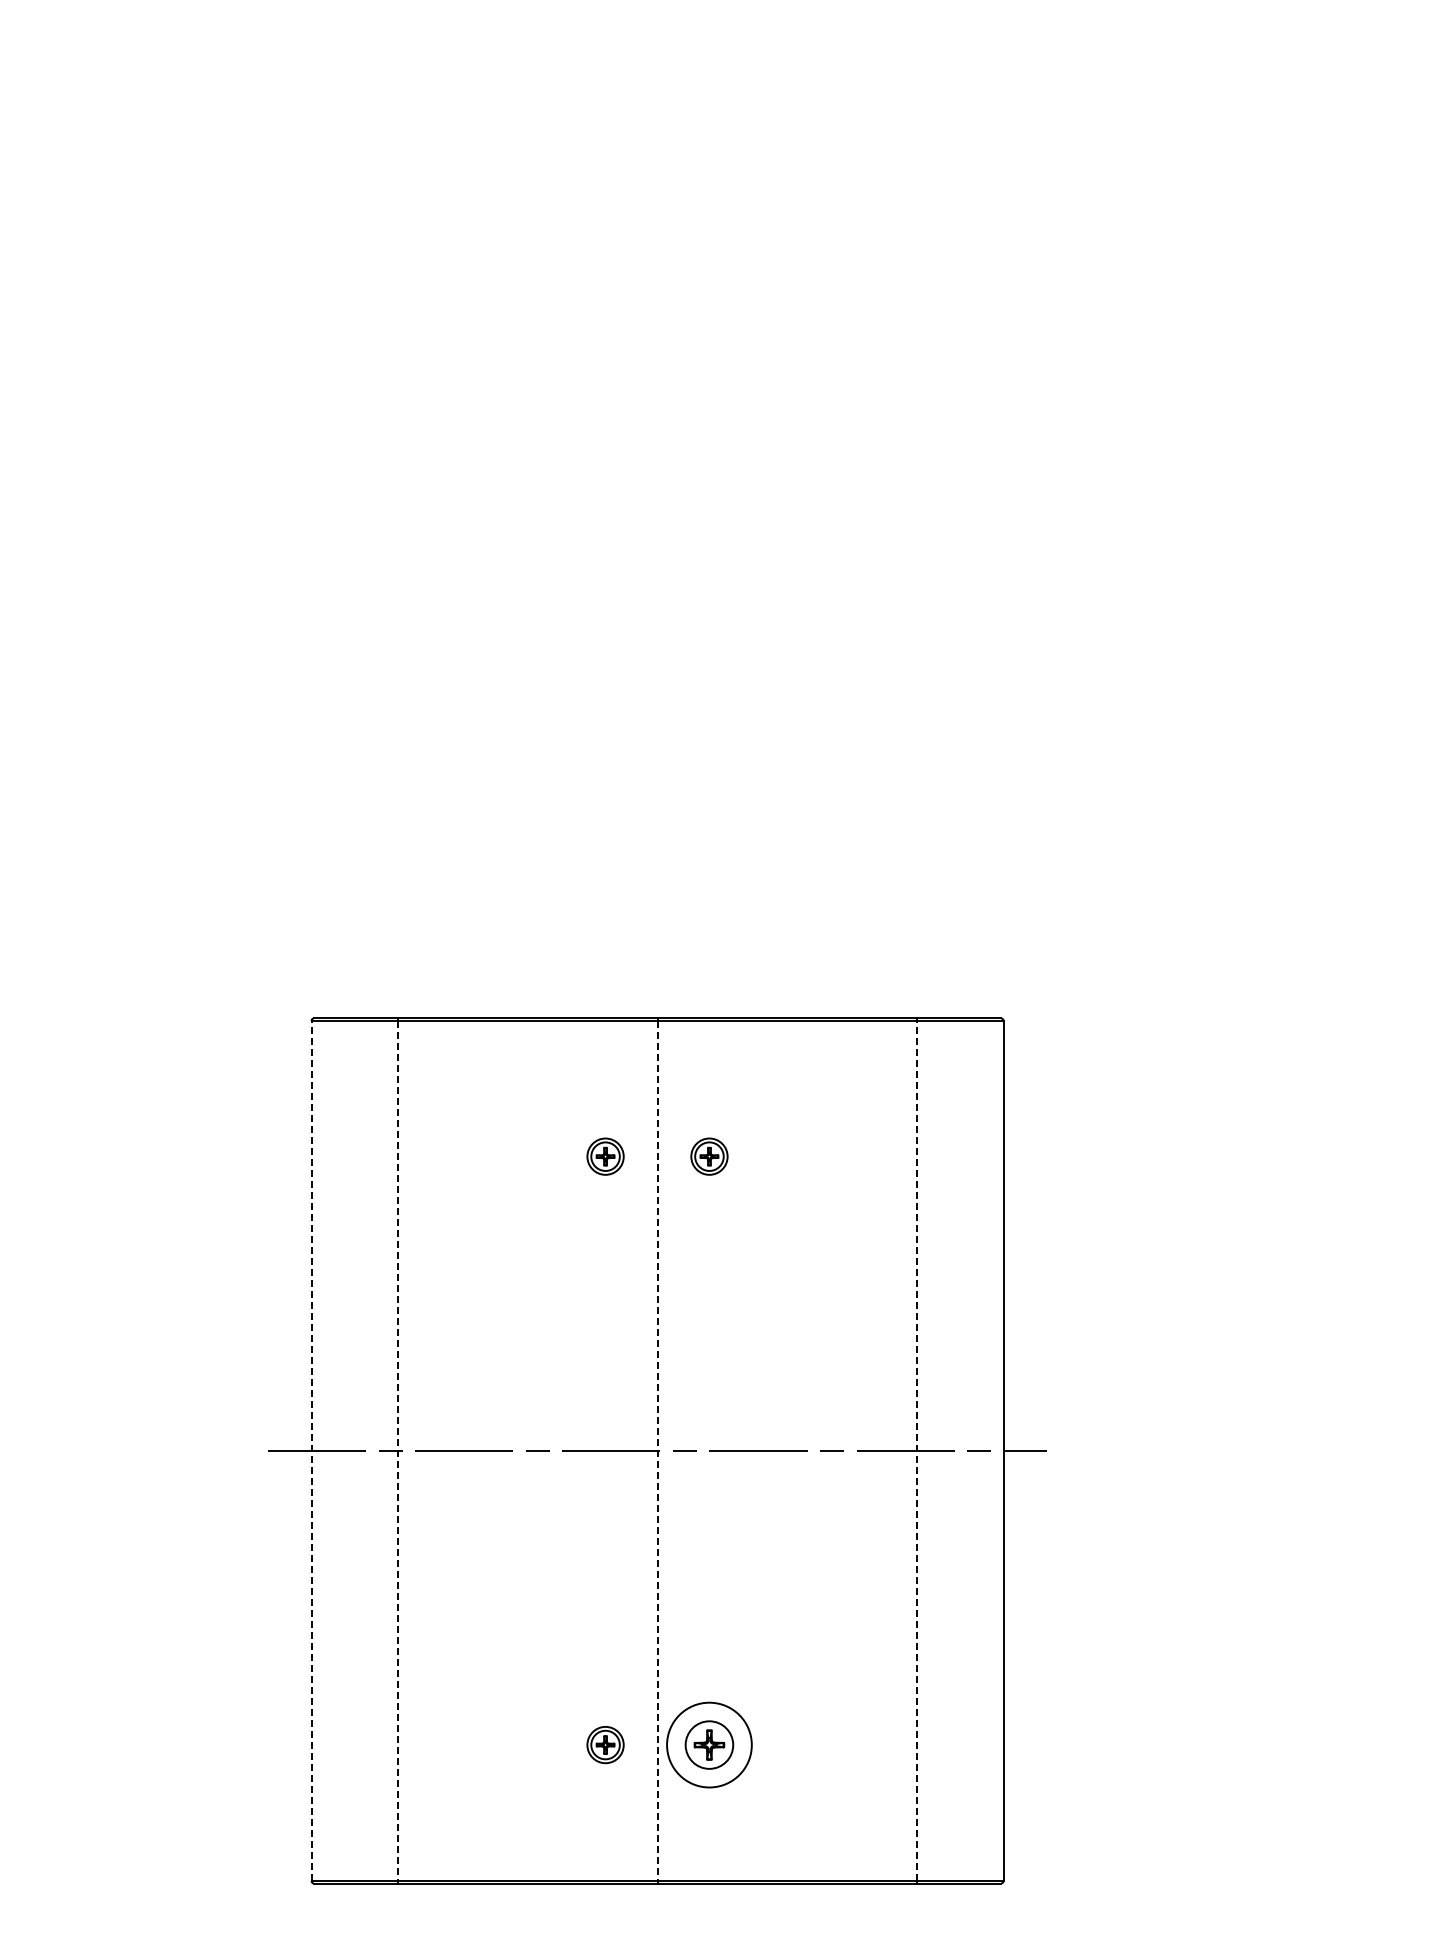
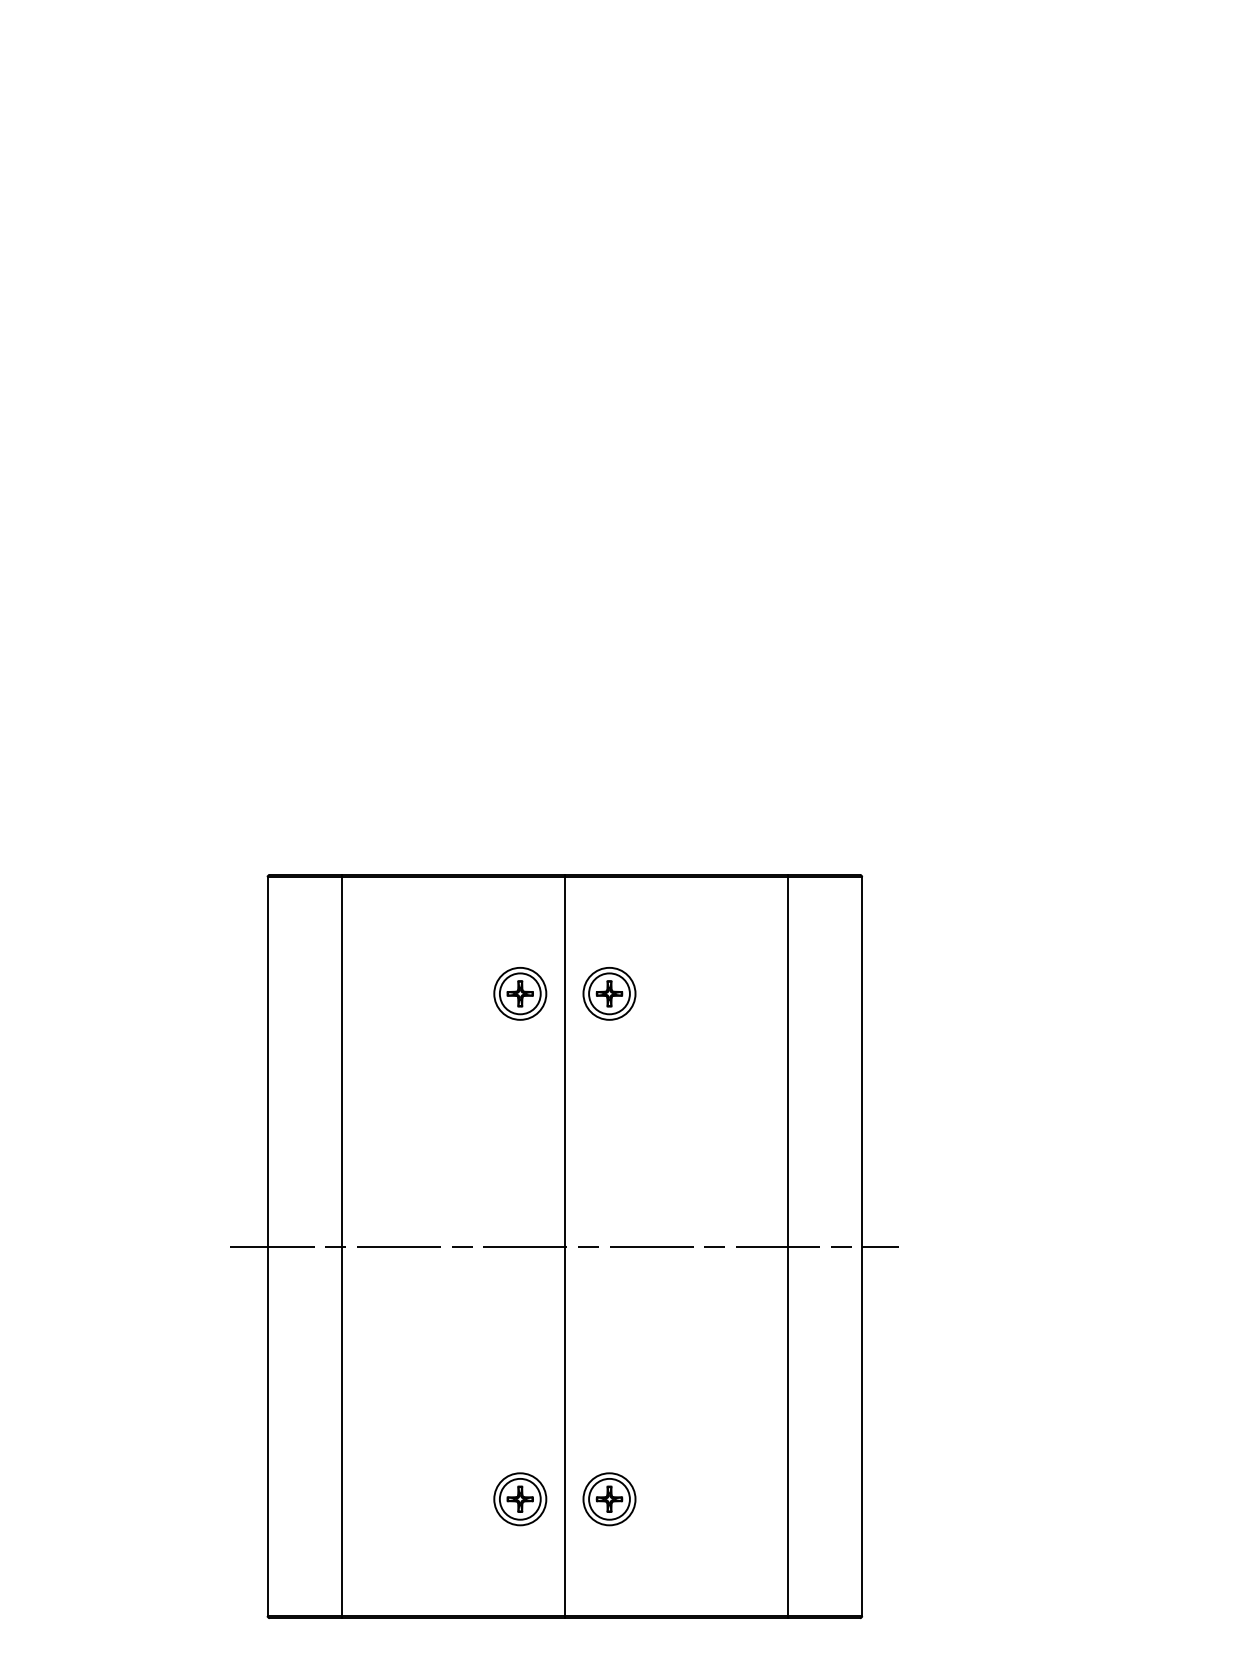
part: (605, 1156) -> (520, 993), size x1.67
part: (709, 1156) -> (609, 993), size x1.67
line: (311, 1450) -> (267, 1246), dashed -> solid
line: (398, 1450) -> (342, 1246), dashed -> solid
line: (657, 1450) -> (564, 1246), dashed -> solid
line: (917, 1450) -> (788, 1246), dashed -> solid
part: (605, 1744) -> (520, 1498), size x1.67
circle: (709, 1744) -> (609, 1498), size x0.71

